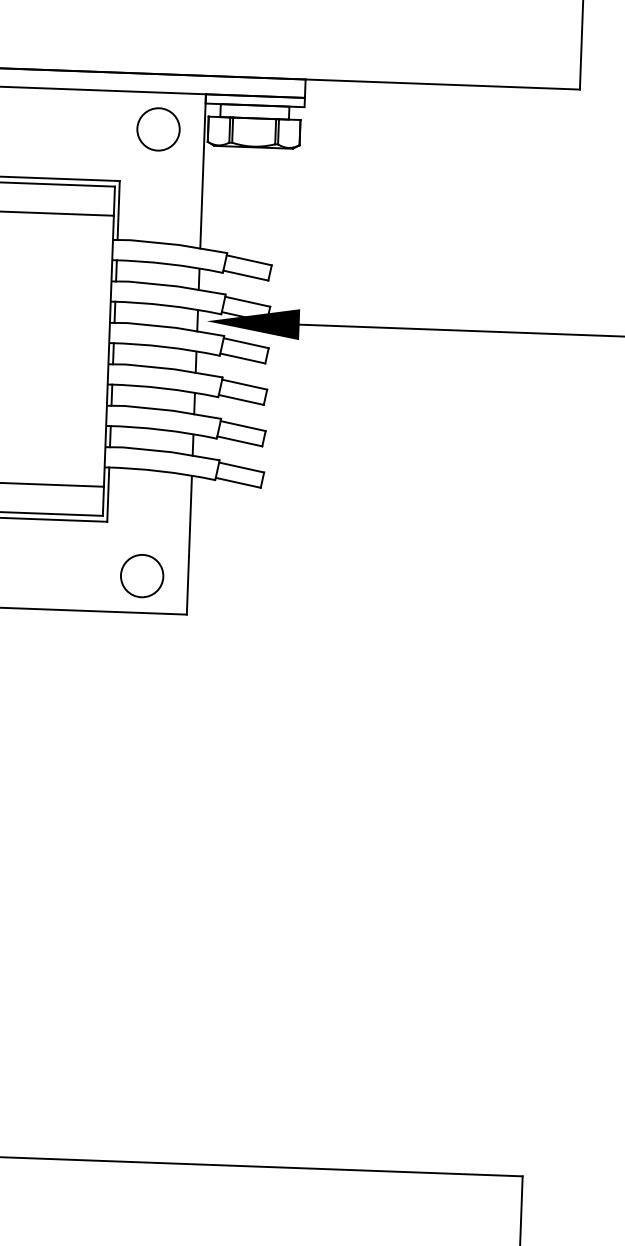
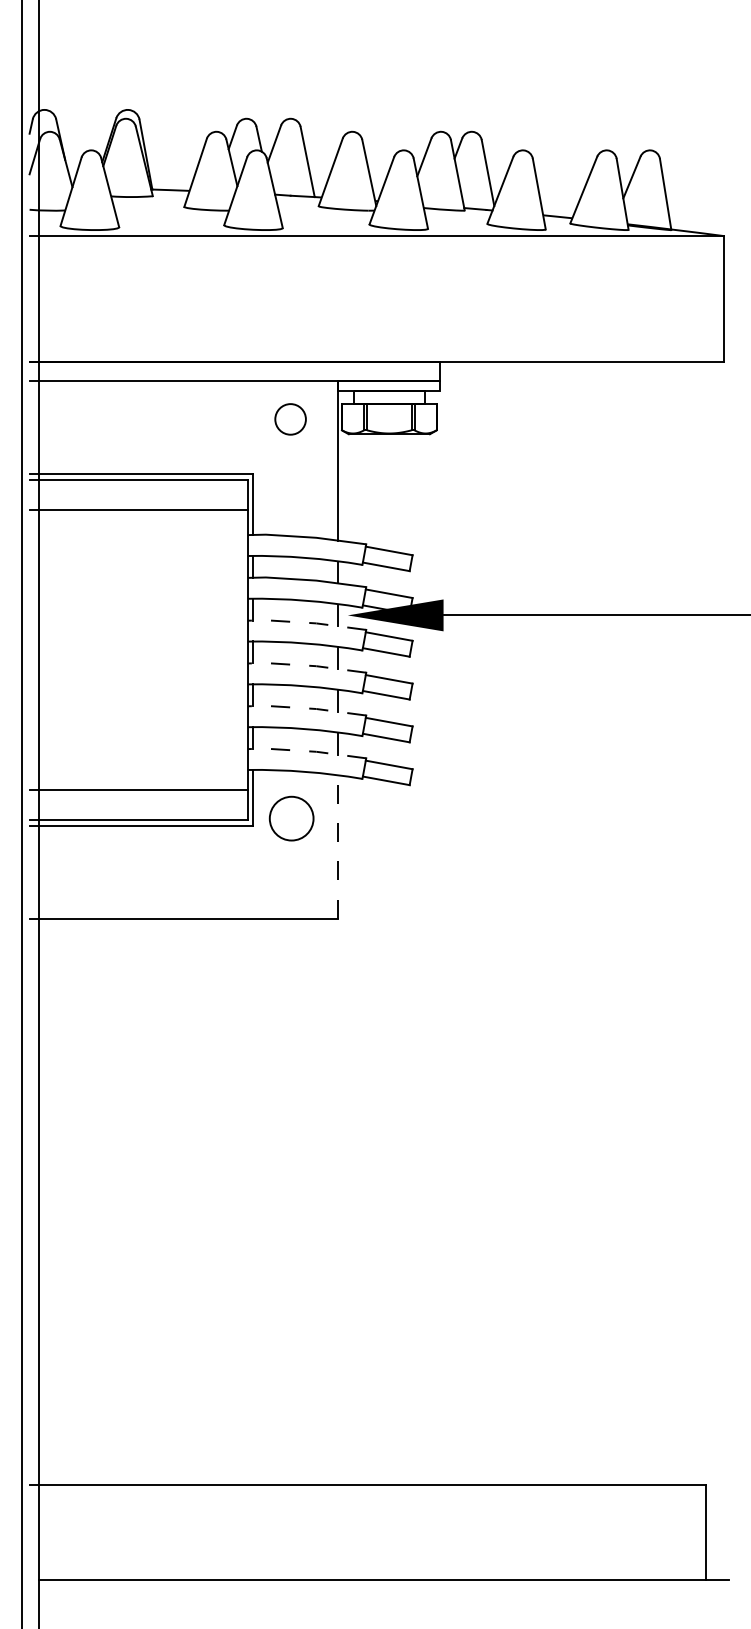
circle: (158, 129) -> (290, 419), size x0.7
line: (166, 326) -> (306, 622), solid -> dashed
line: (165, 368) -> (306, 665), solid -> dashed
line: (163, 409) -> (306, 708), solid -> dashed
line: (162, 451) -> (306, 751), solid -> dashed
line: (189, 544) -> (338, 846), solid -> dashed
circle: (141, 575) -> (291, 818), moved

